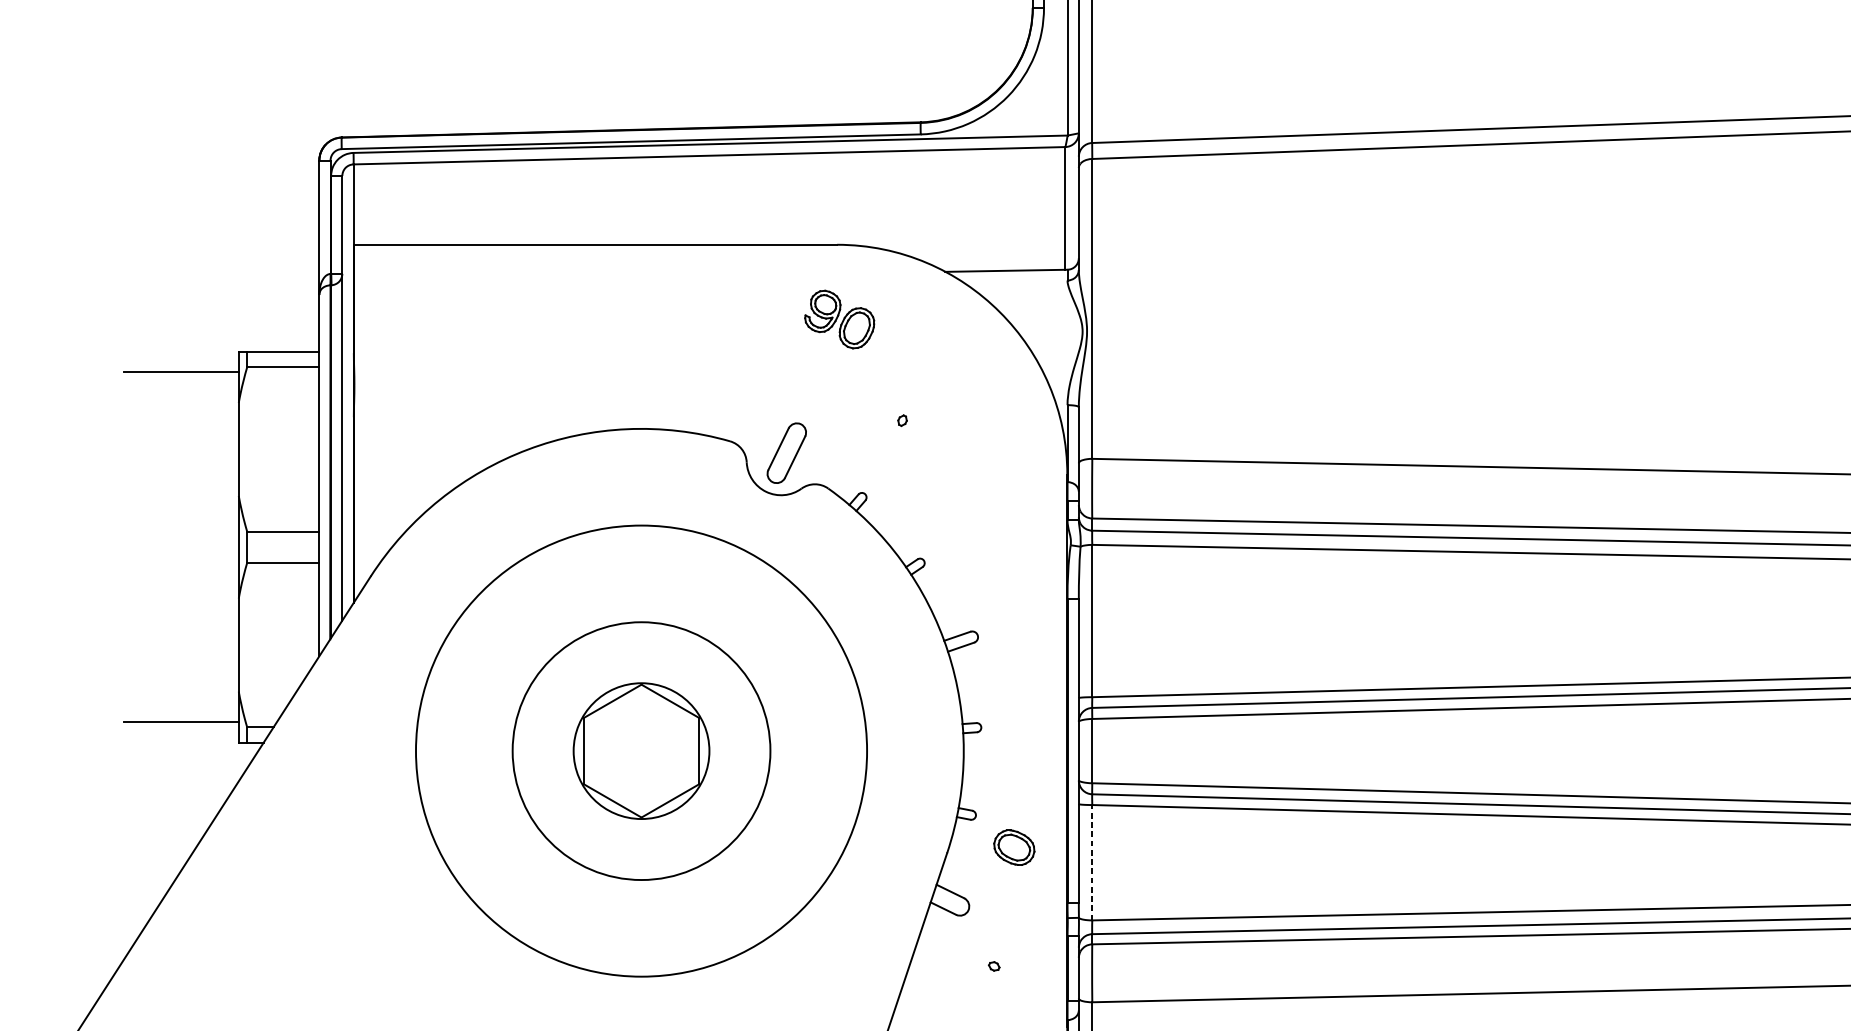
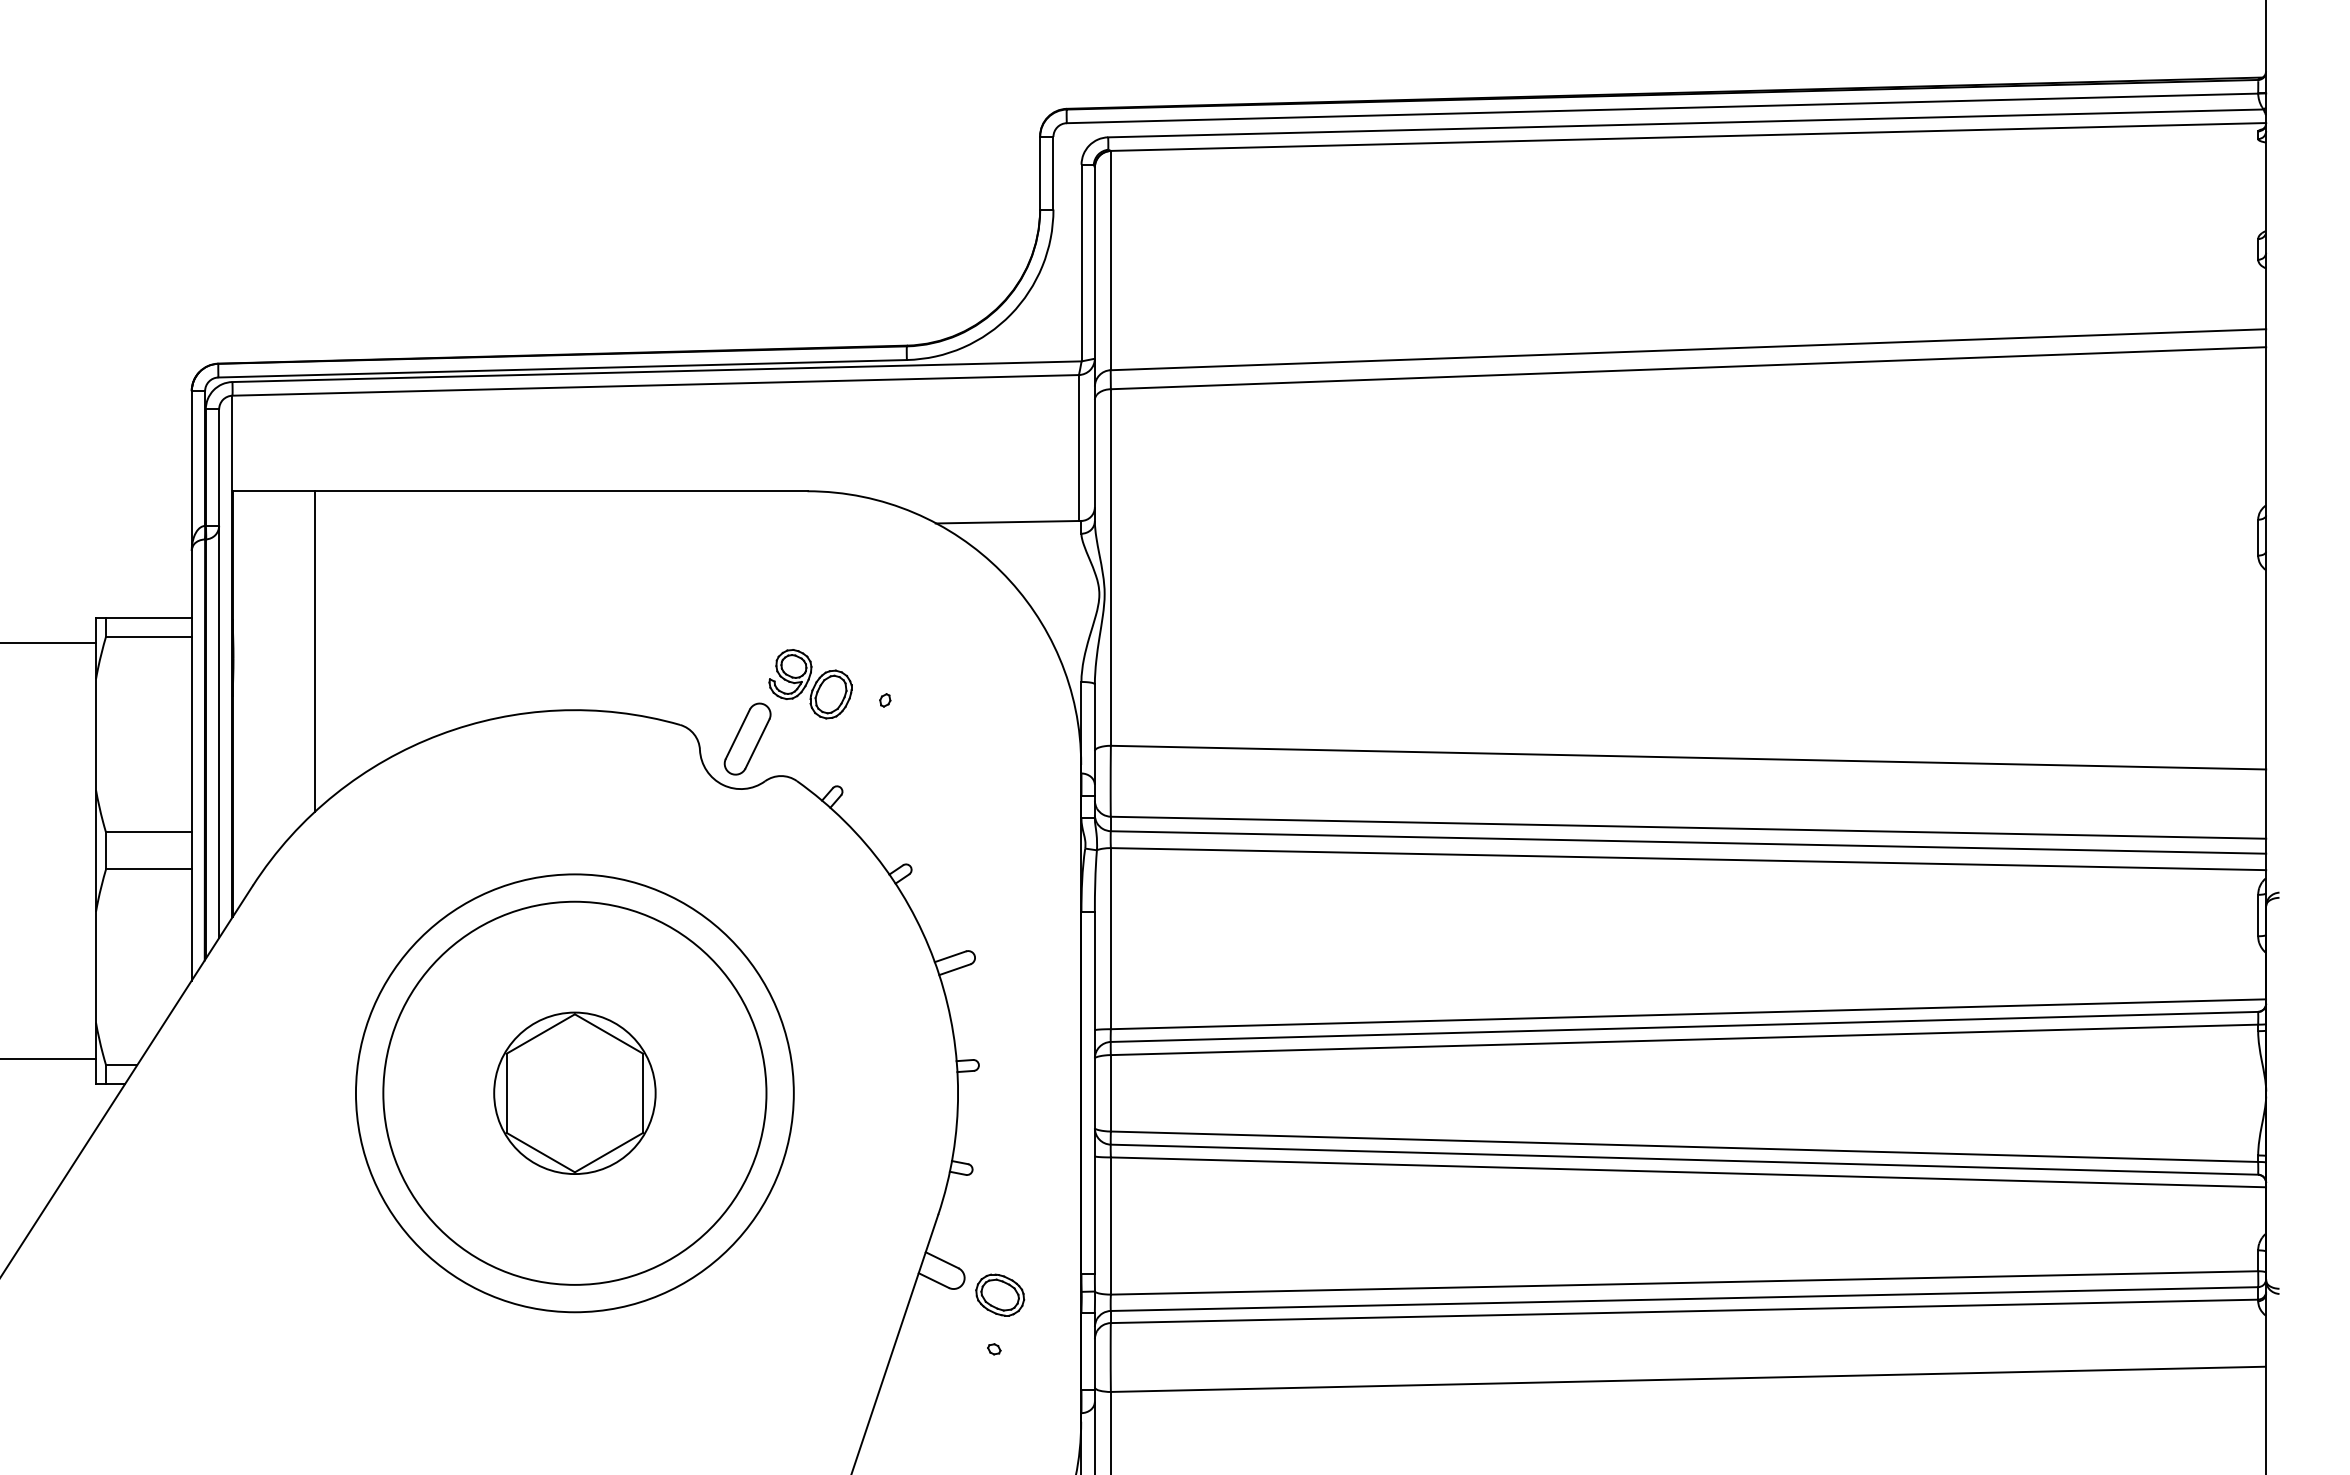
part: (839, 319) -> (810, 684), moved
line: (422, 379) -> (314, 651), added
circle: (641, 750) -> (574, 1092), size x0.71
circle: (641, 751) -> (574, 1093), size x1.43
part: (1014, 847) -> (1000, 1294), moved
line: (1091, 863) -> (1110, 1226), dashed -> solid

